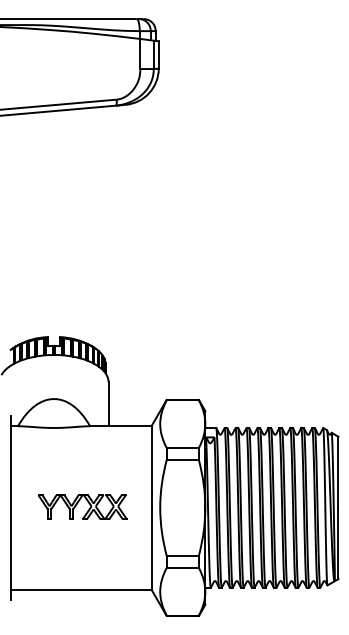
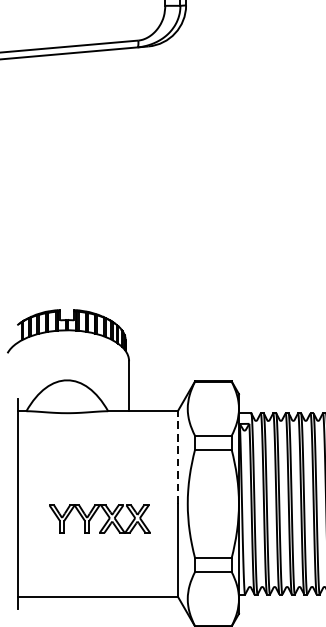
line: (151, 467) -> (177, 458), solid -> dashed
part: (82, 506) -> (99, 518), moved

